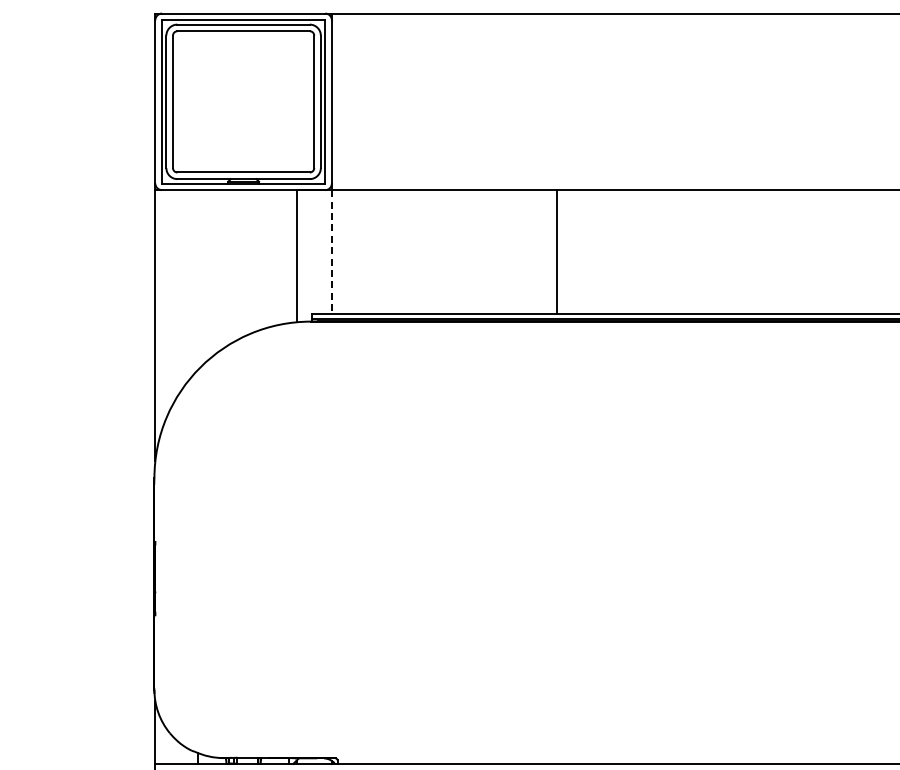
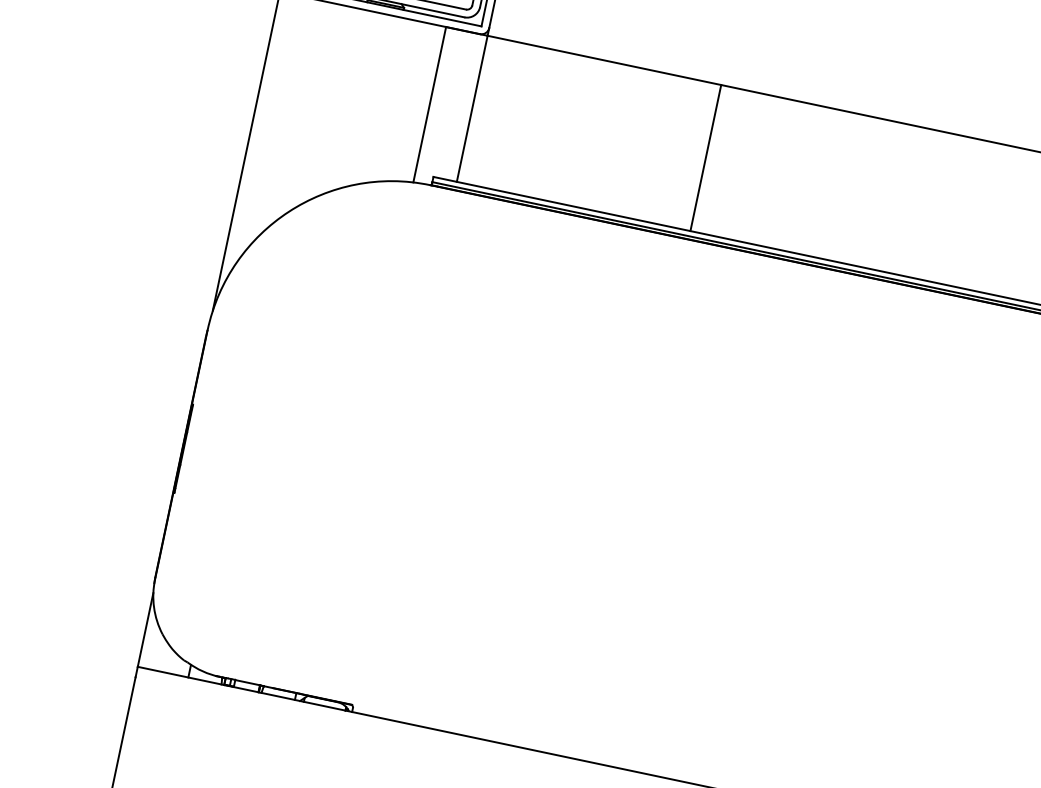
line: (331, 252) -> (471, 109), dashed -> solid
line: (556, 252) -> (705, 158), moved

